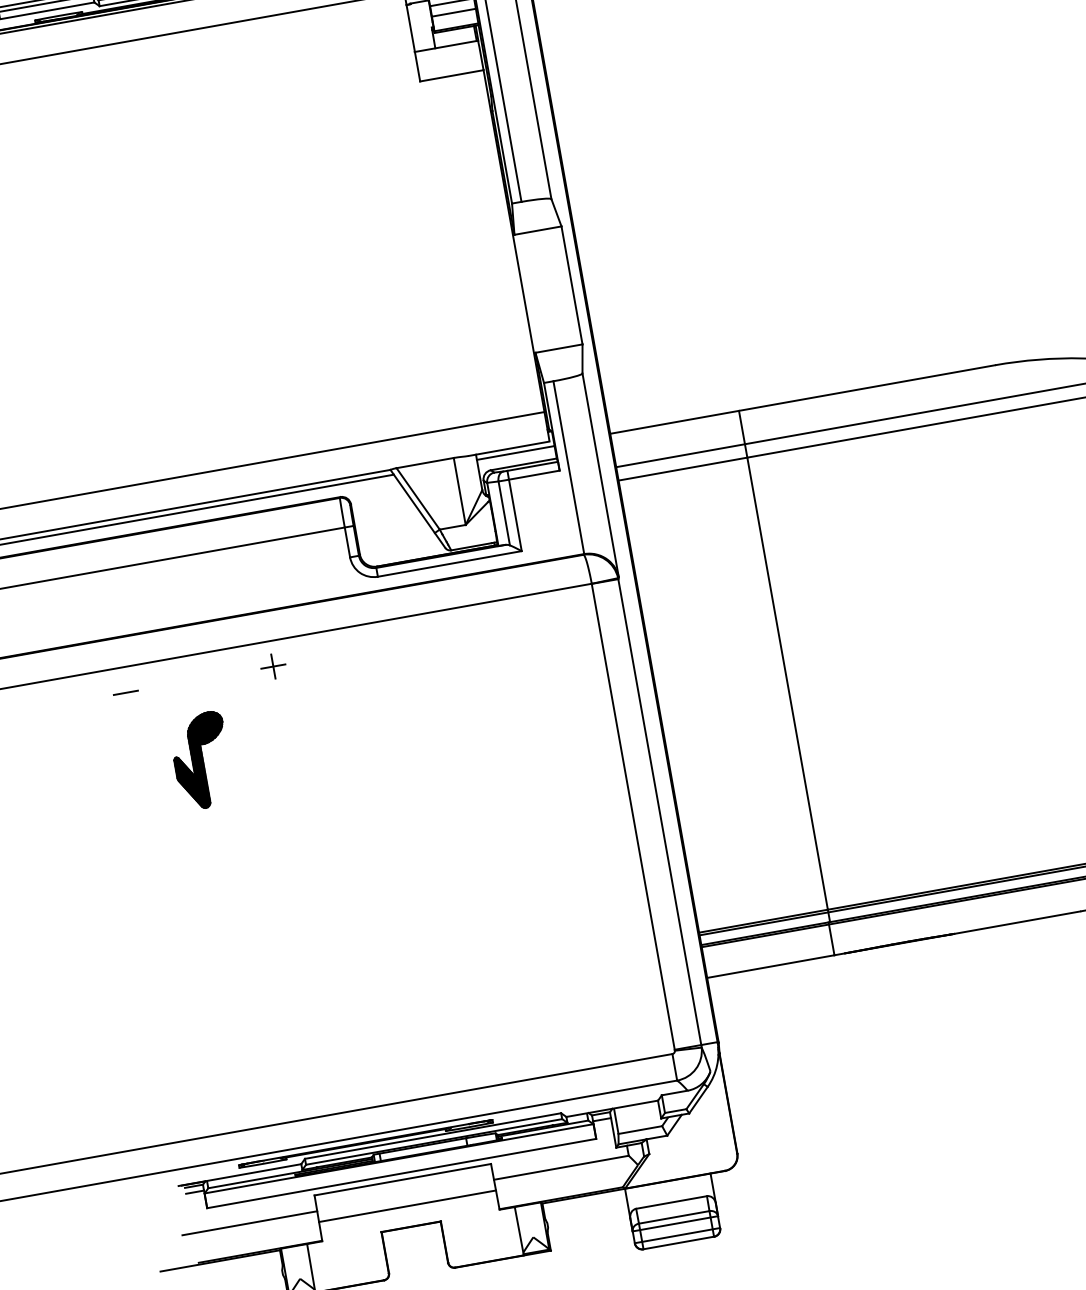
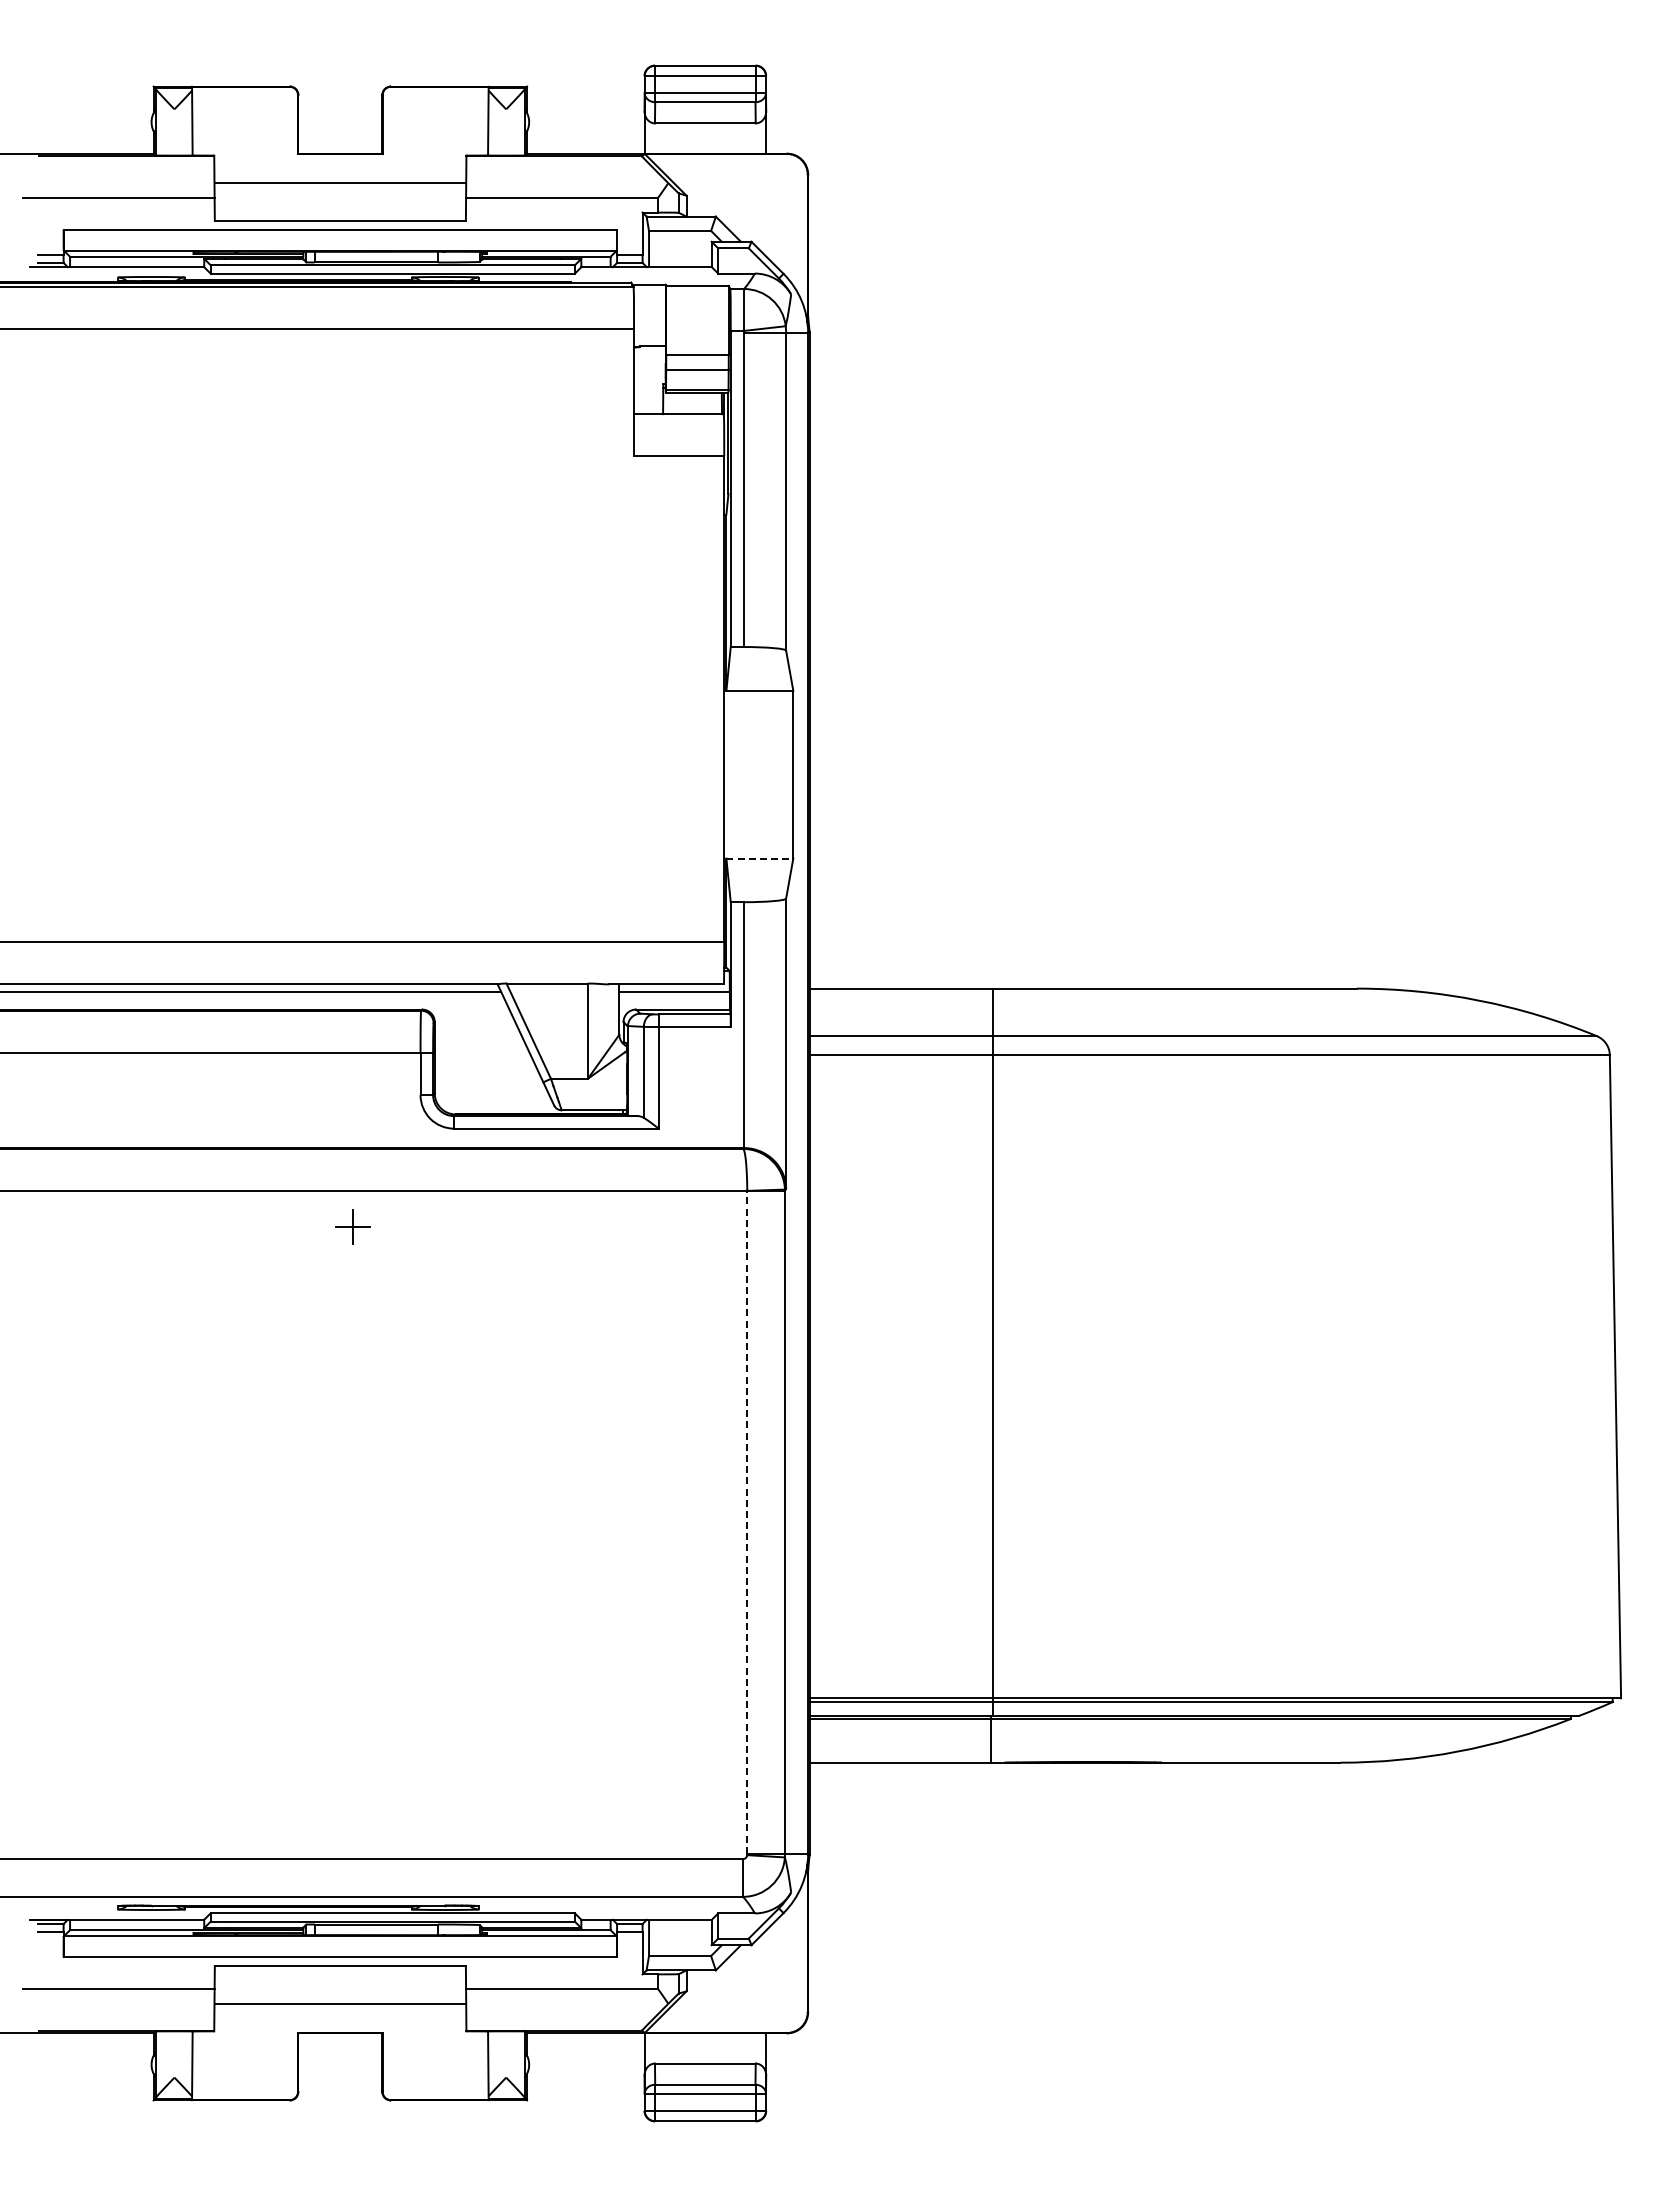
line: (559, 348) -> (760, 858), solid -> dashed
part: (273, 666) -> (352, 1226), moved
line: (126, 692) -> (78, 1226), removed
part: (202, 760) -> (166, 1339), removed
line: (633, 816) -> (747, 1521), solid -> dashed

